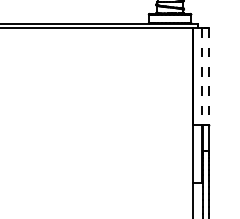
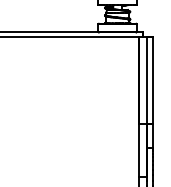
line: (202, 77) -> (146, 81), dashed -> solid
line: (208, 77) -> (152, 81), dashed -> solid

